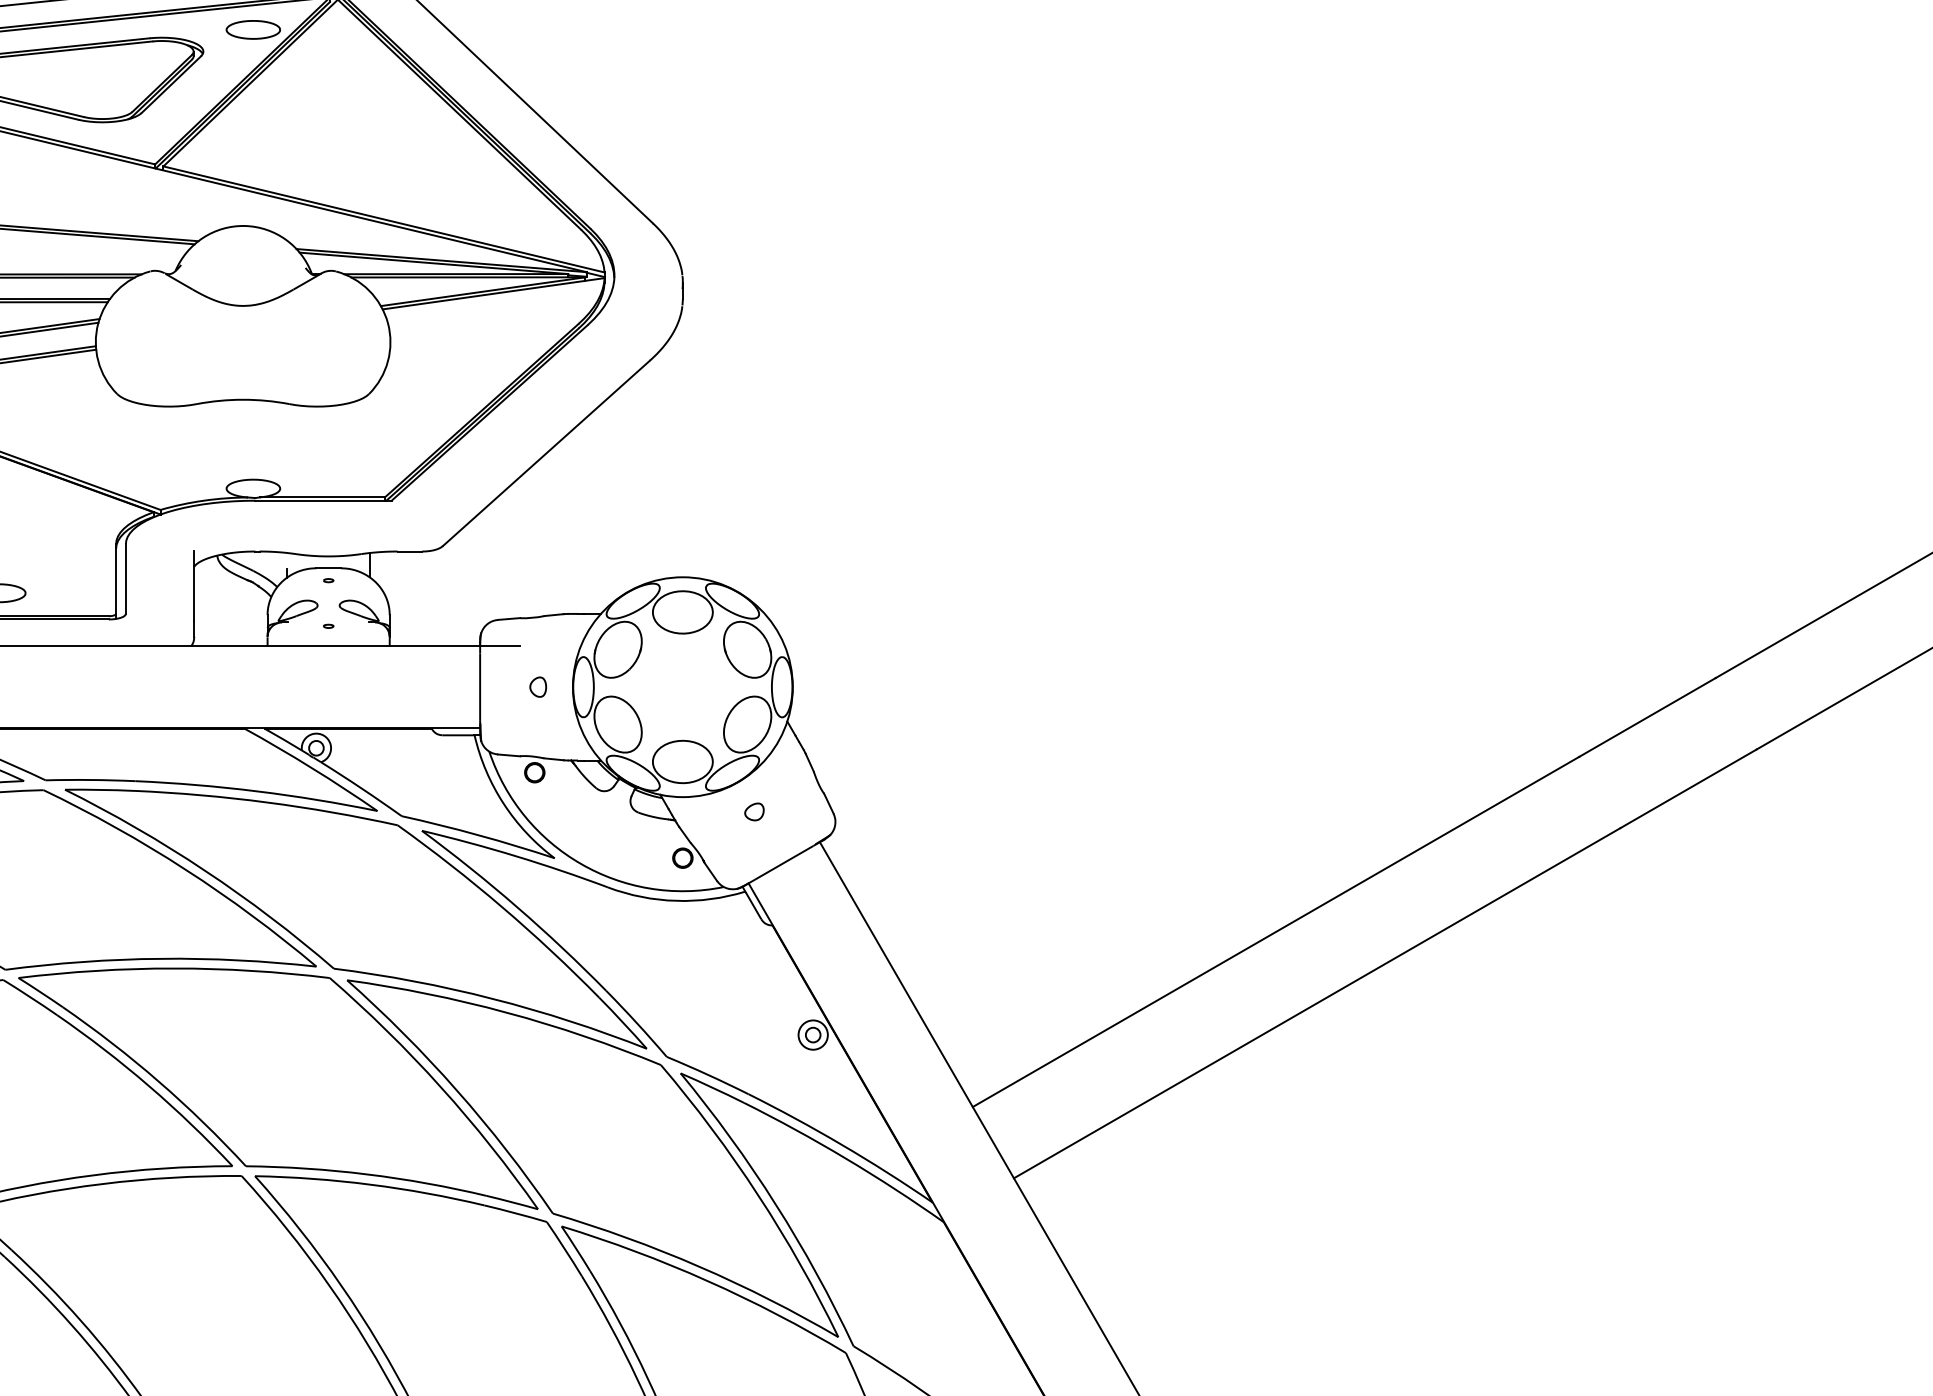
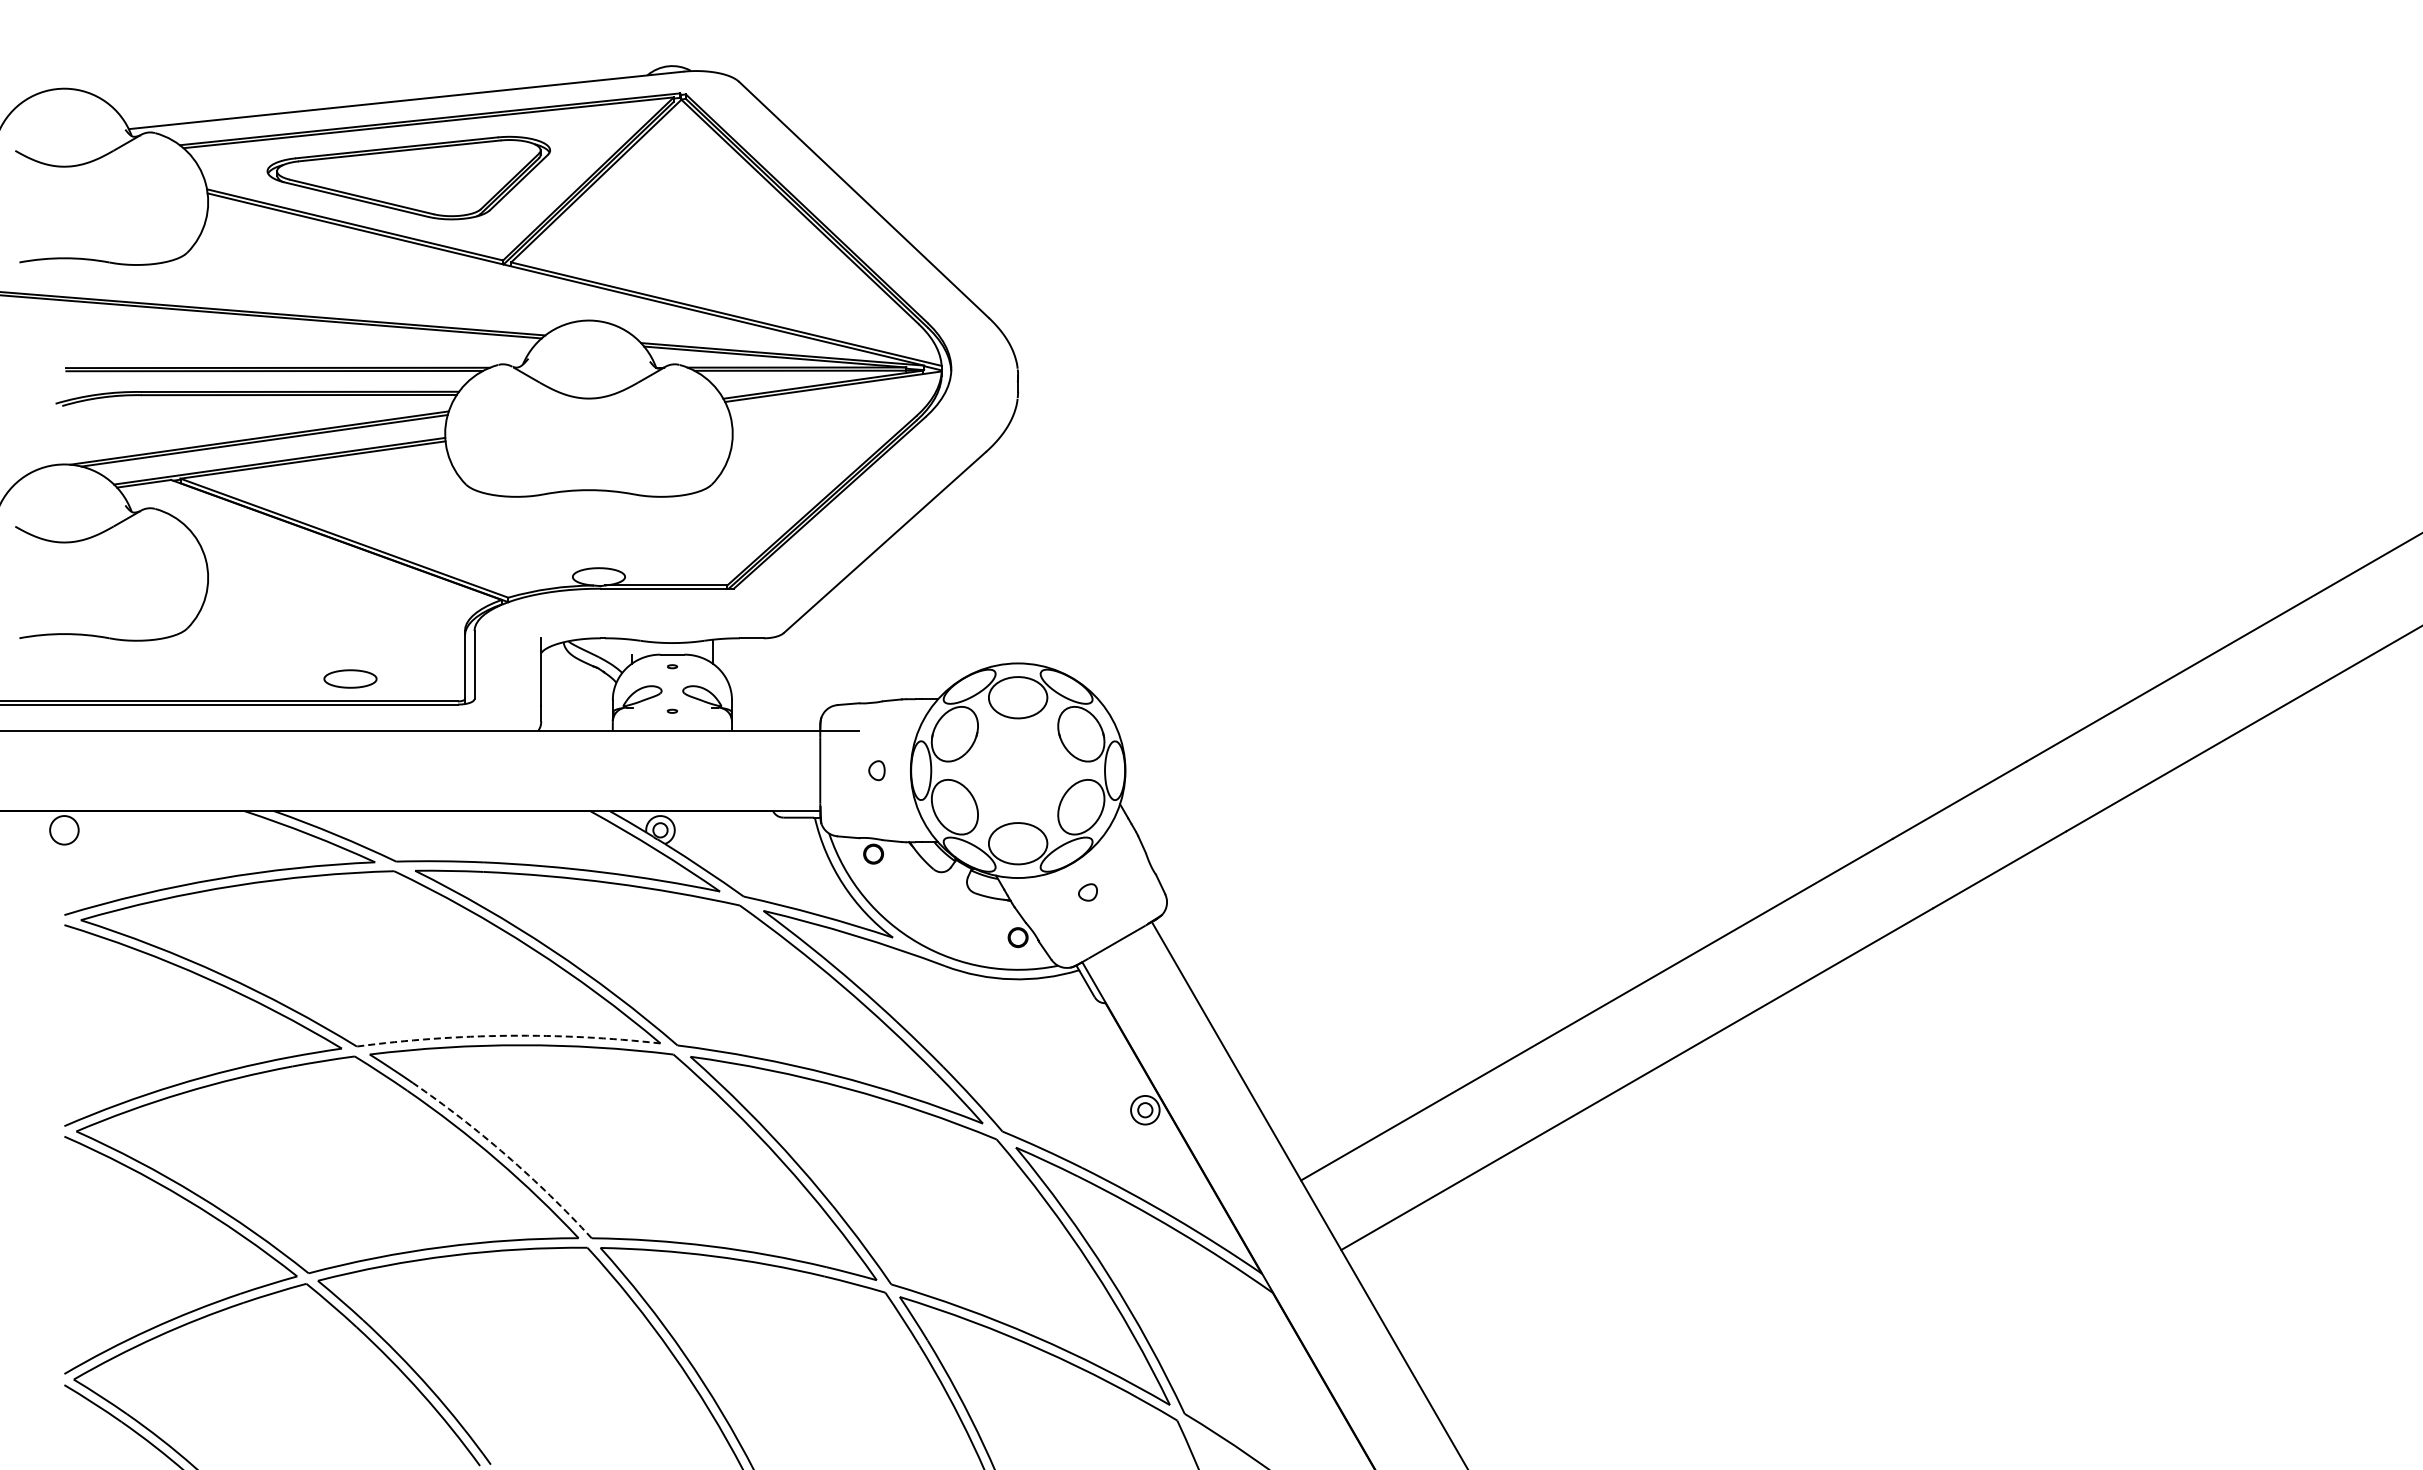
part: (252, 29) -> (598, 128), removed
arc: (160, 958) -> (508, 1035), solid -> dashed
arc: (158, 1081) -> (506, 1155), solid -> dashed

